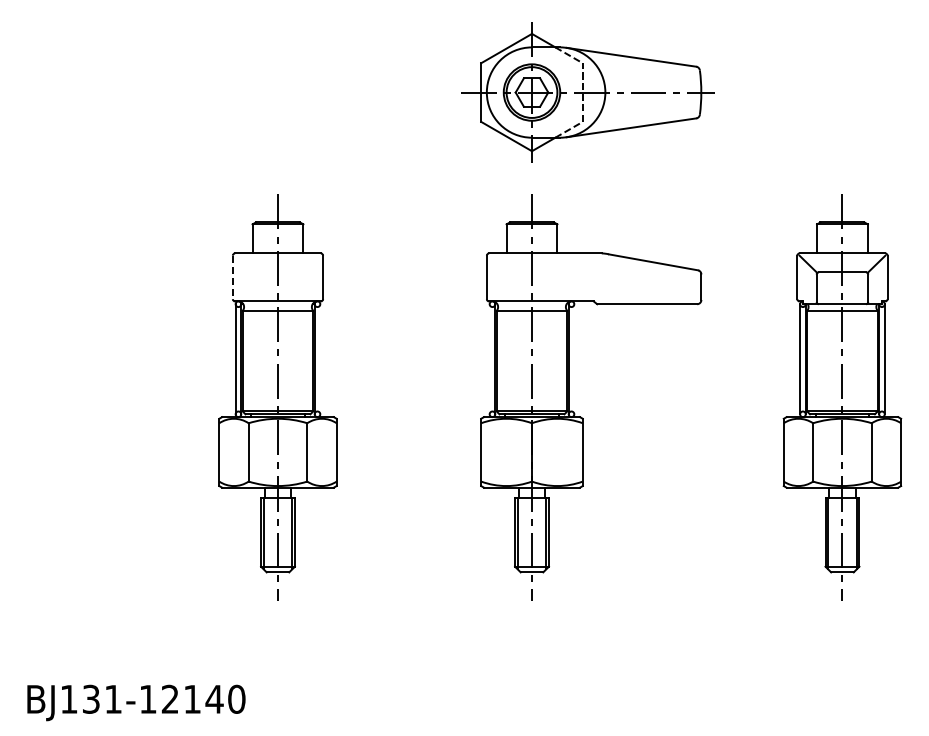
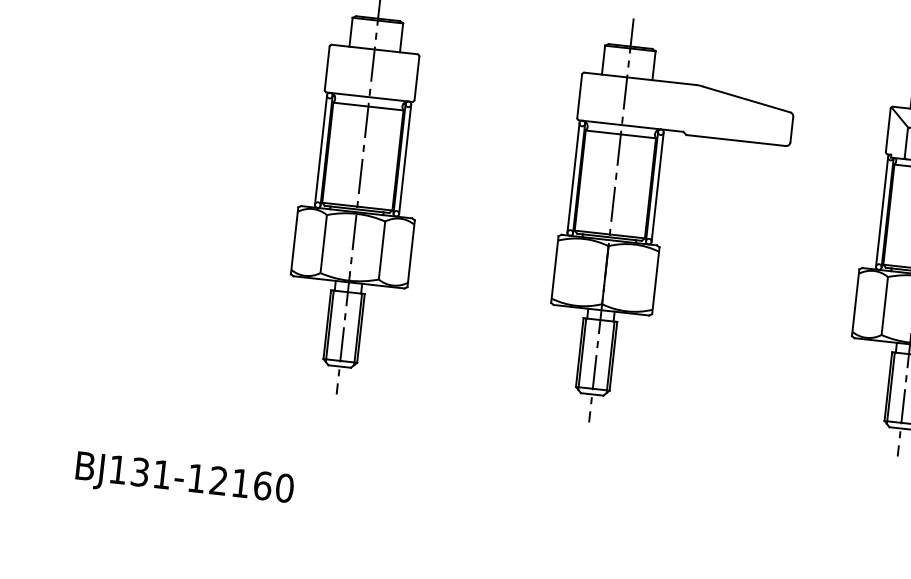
line: (232, 277) -> (326, 68), dashed -> solid
line: (320, 359) -> (405, 159), added
line: (489, 359) -> (573, 178), added
line: (574, 359) -> (657, 187), added
text: (214, 698) -> (262, 484), BJ131-12140 -> BJ131-12160

